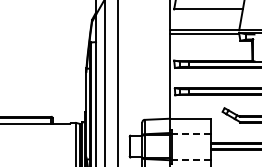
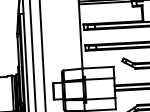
line: (191, 133) -> (99, 78), dashed -> solid
line: (191, 159) -> (100, 98), dashed -> solid

